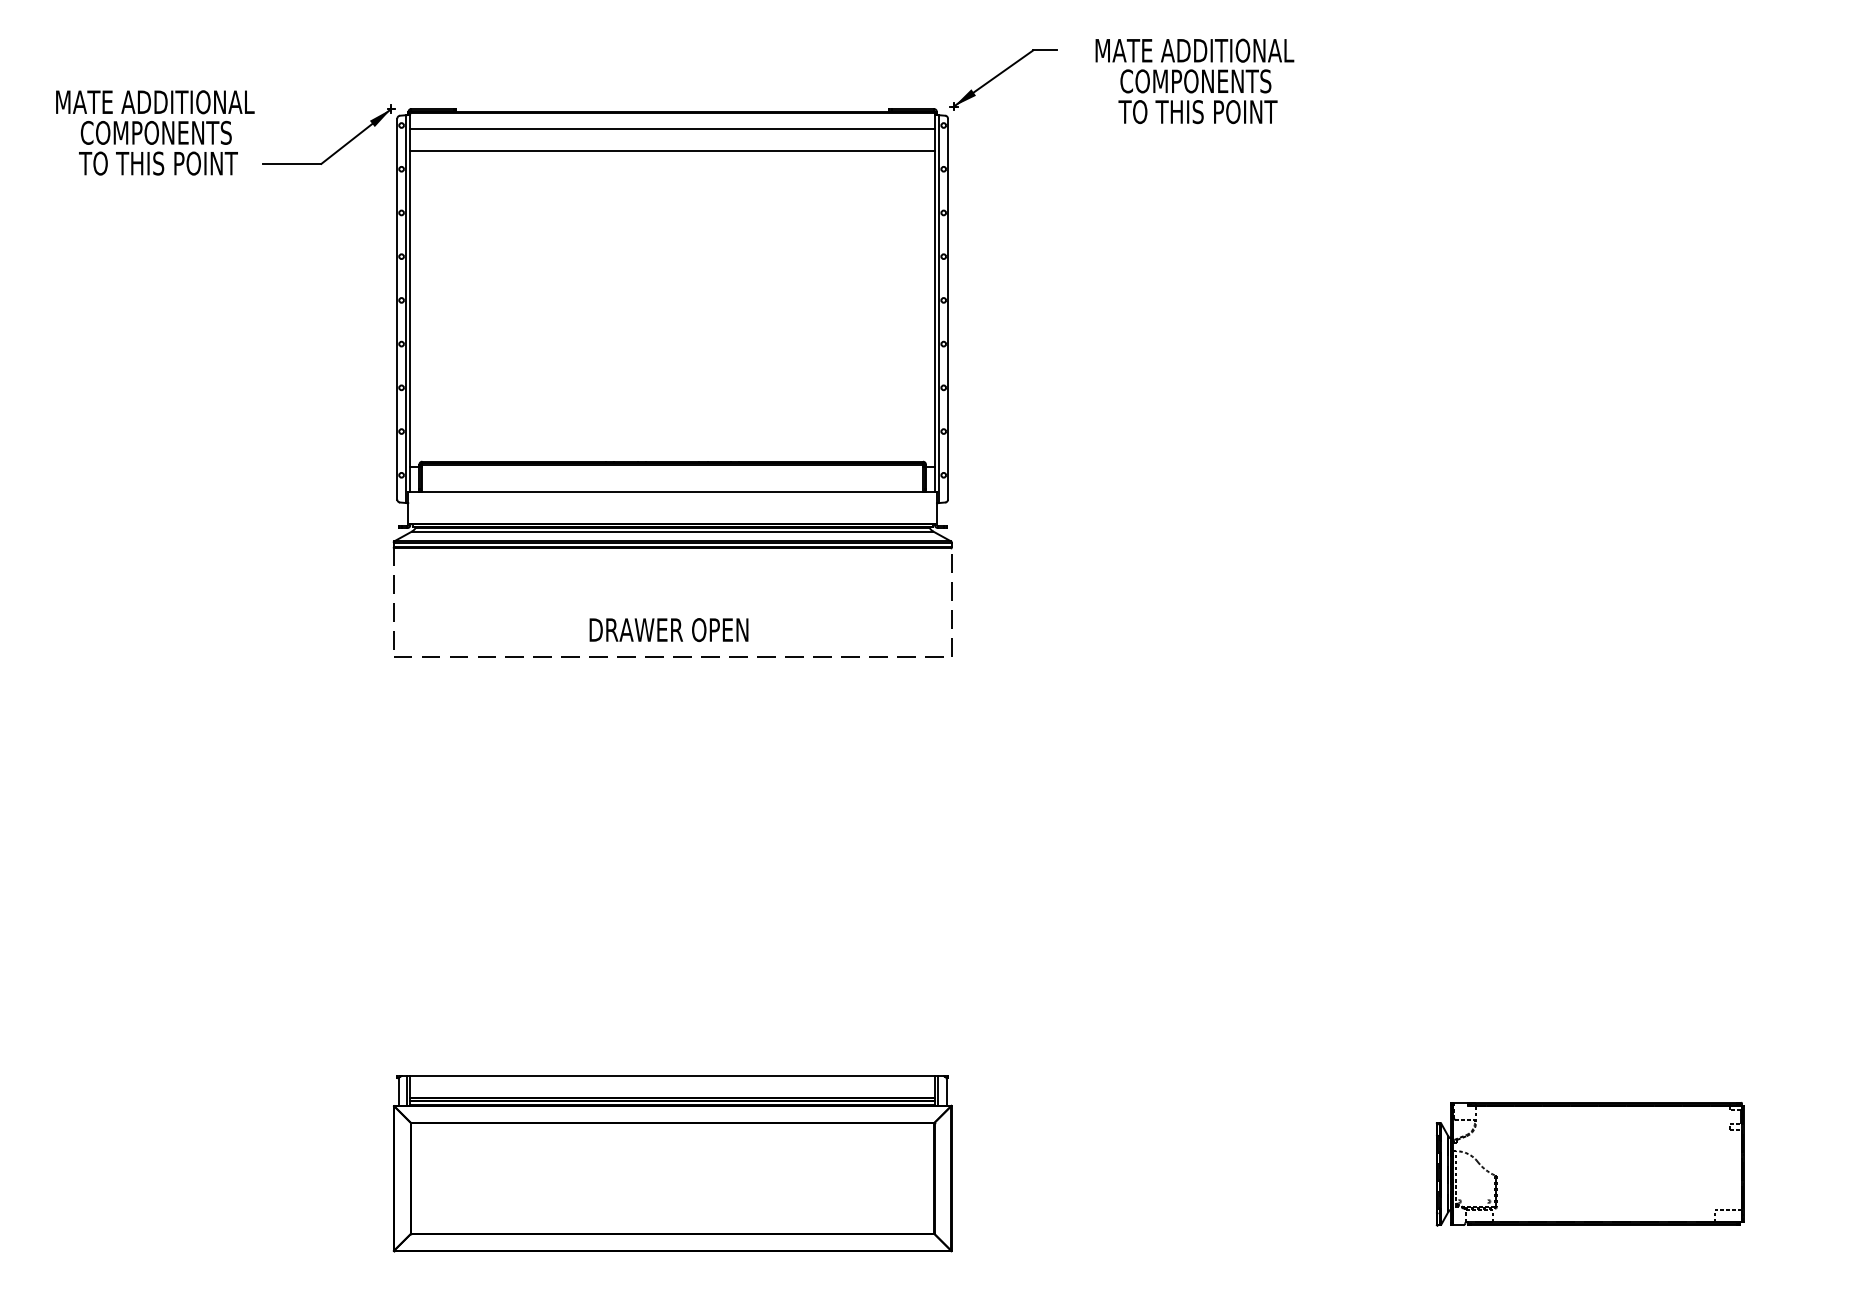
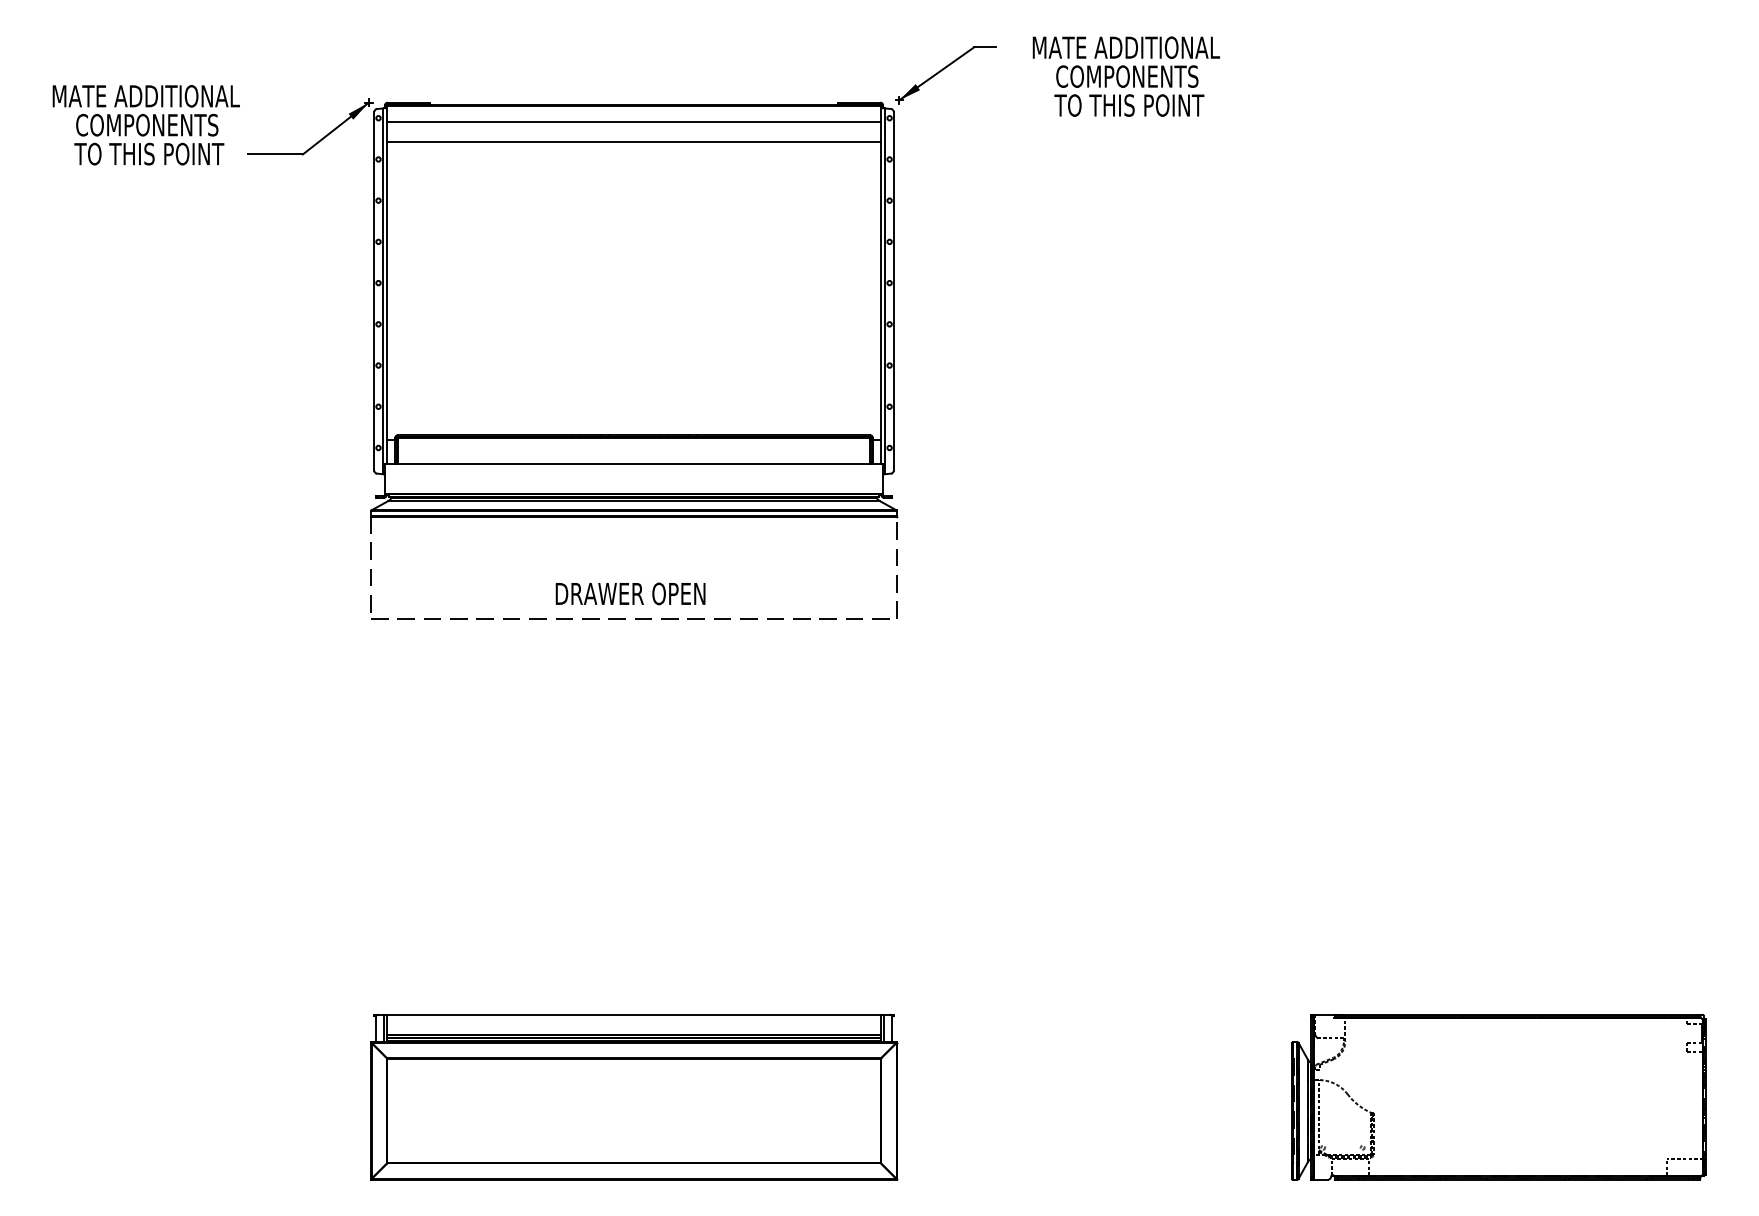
part: (1589, 1164) -> (1498, 1097), size x1.43

